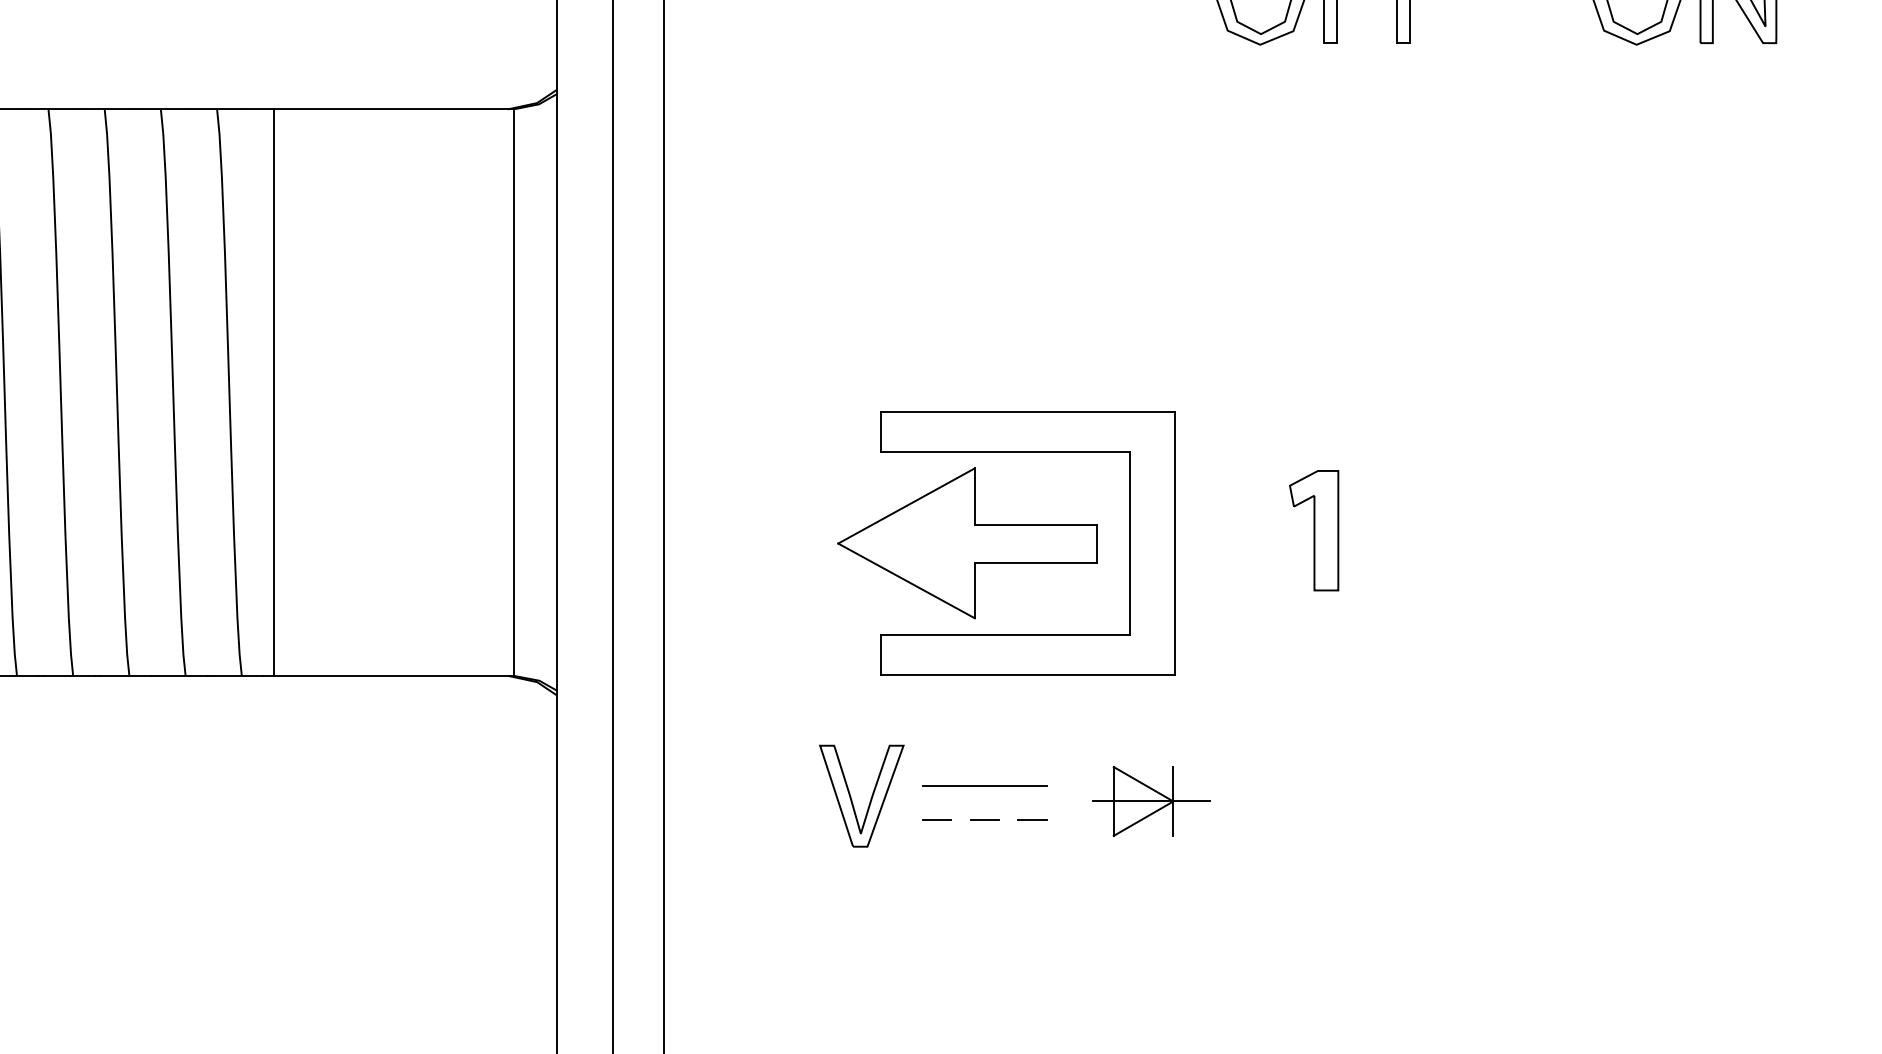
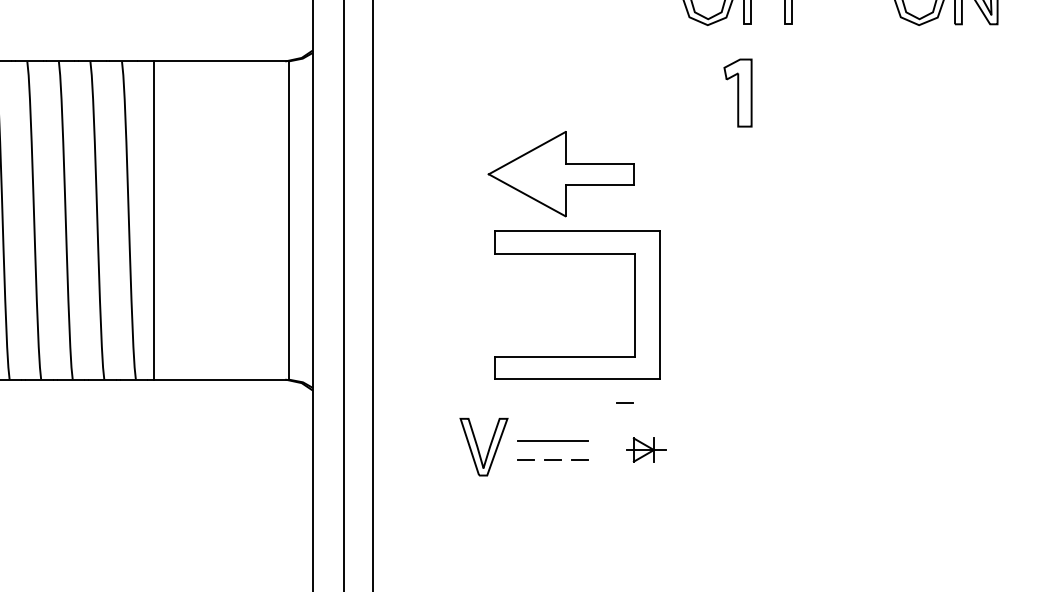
part: (1313, 529) -> (737, 92), moved
part: (965, 543) -> (560, 174), moved
line: (1111, 716) -> (624, 402), added
part: (1151, 800) -> (646, 449), size x0.6

